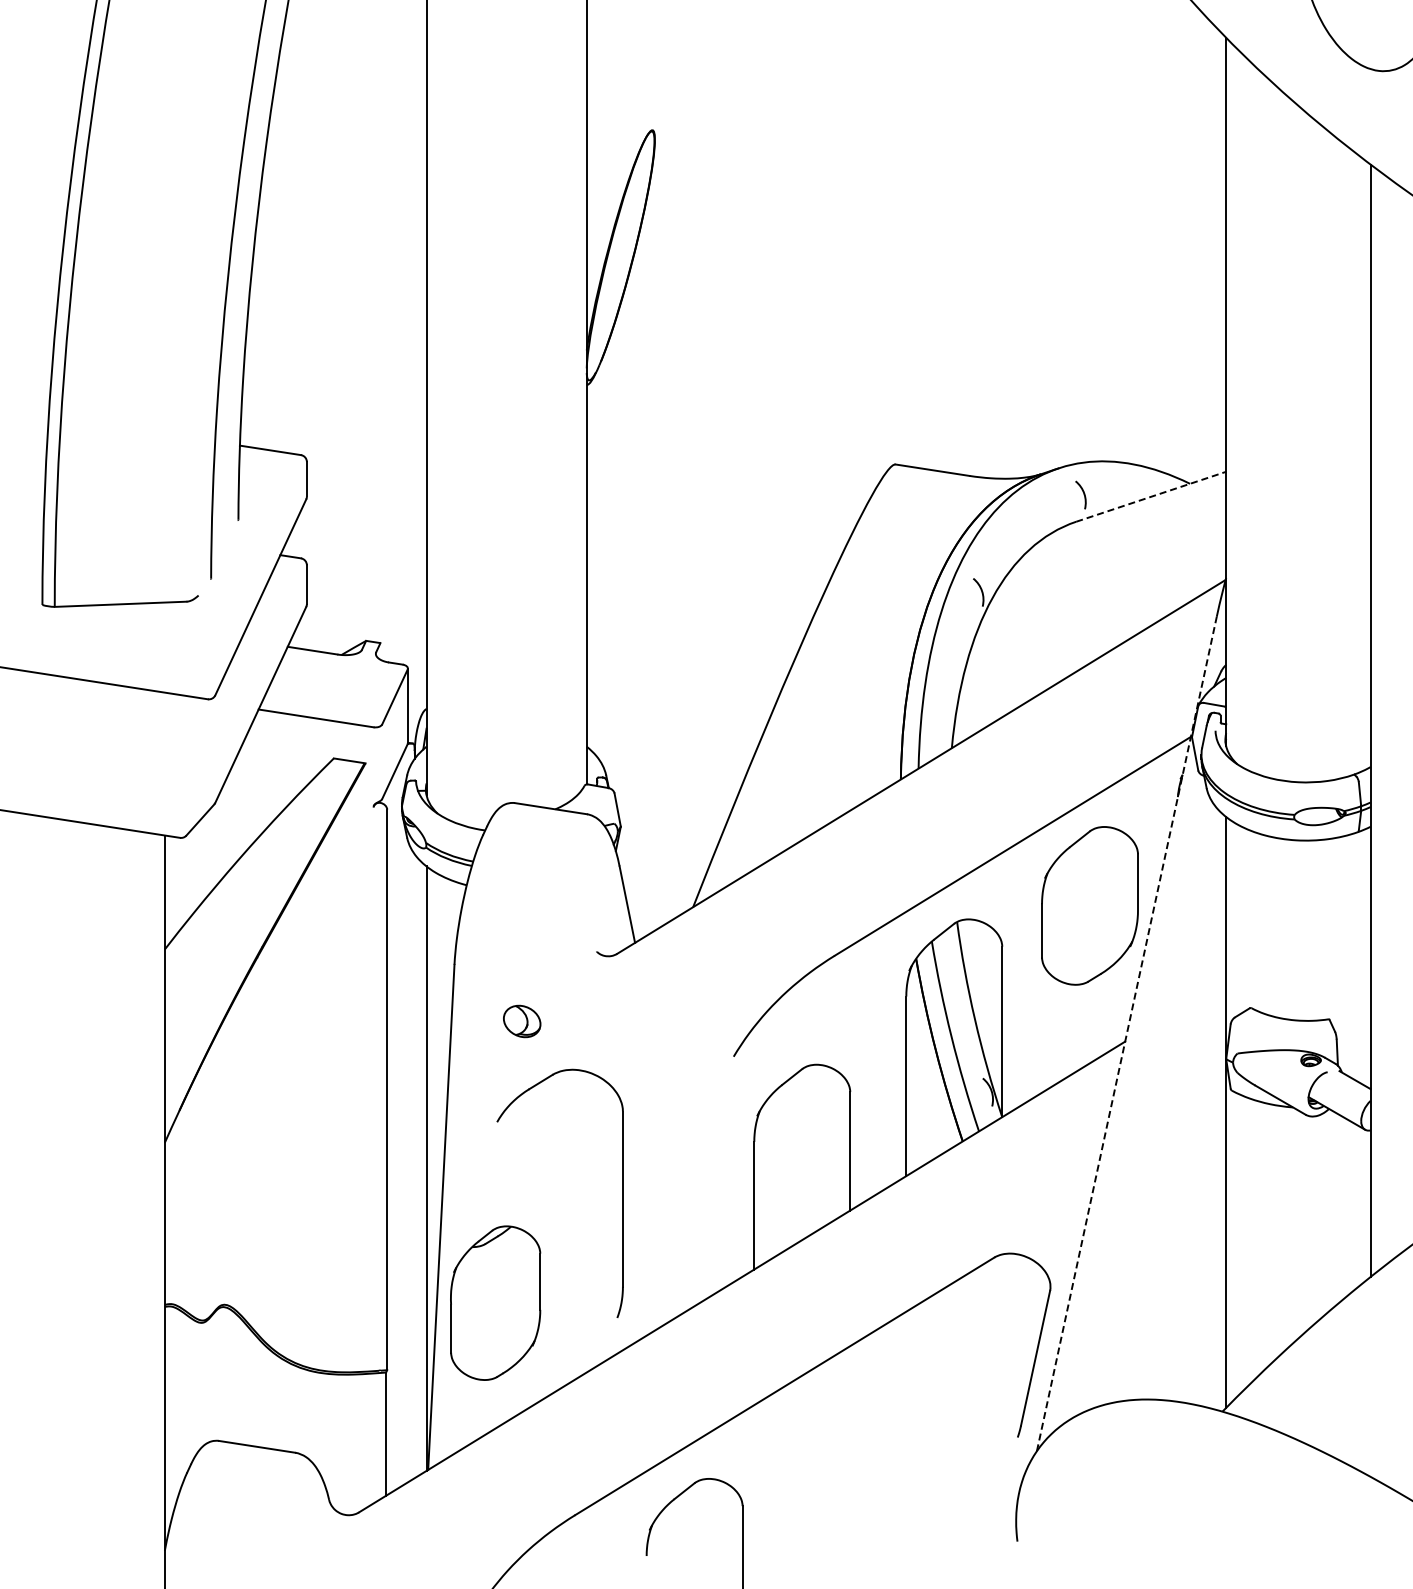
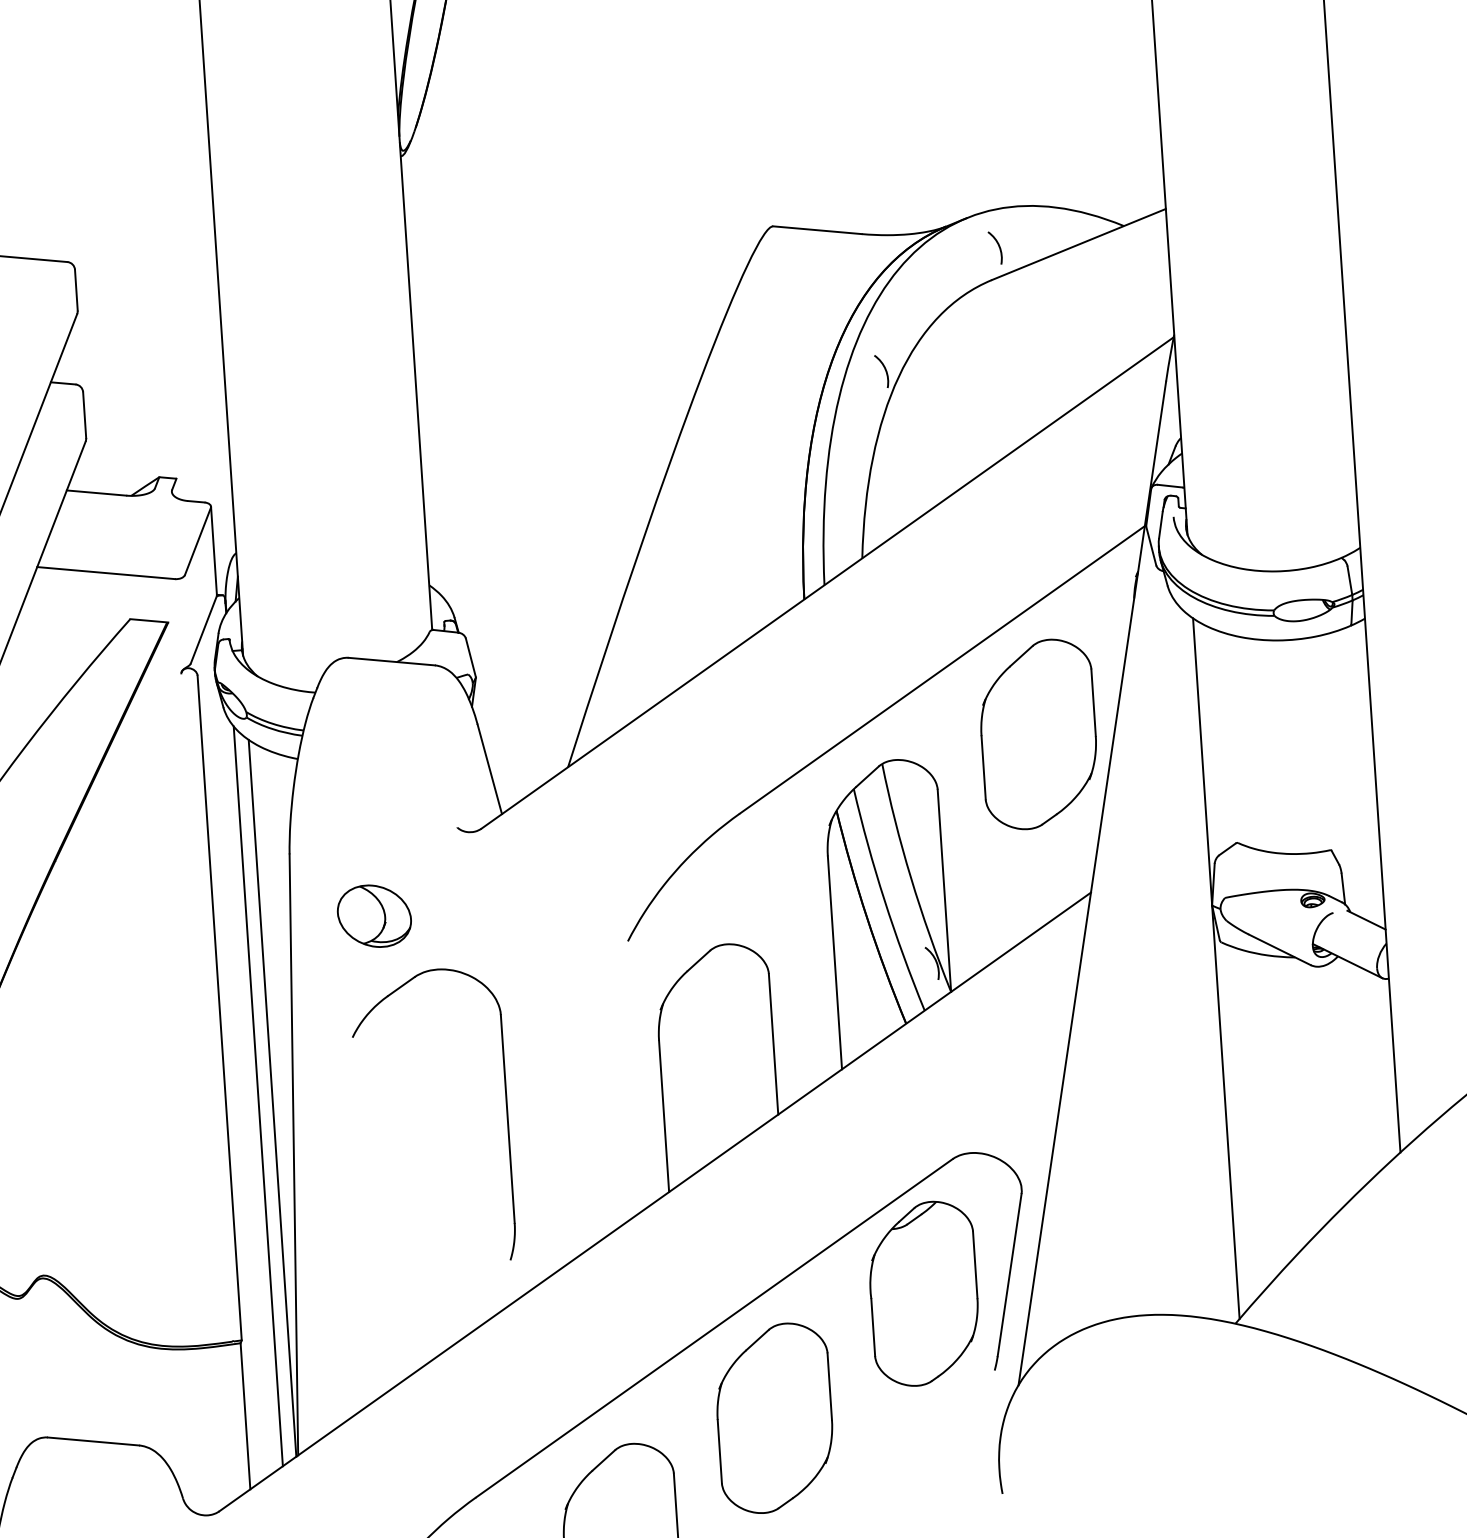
line: (1151, 496) -> (1079, 244), dashed -> solid
part: (521, 1021) -> (373, 916), size x1.67
line: (1126, 1034) -> (1091, 884), dashed -> solid
line: (414, 1166) -> (258, 1096), added
part: (495, 1302) -> (923, 1293), moved
part: (830, 1465) -> (774, 1418), added

